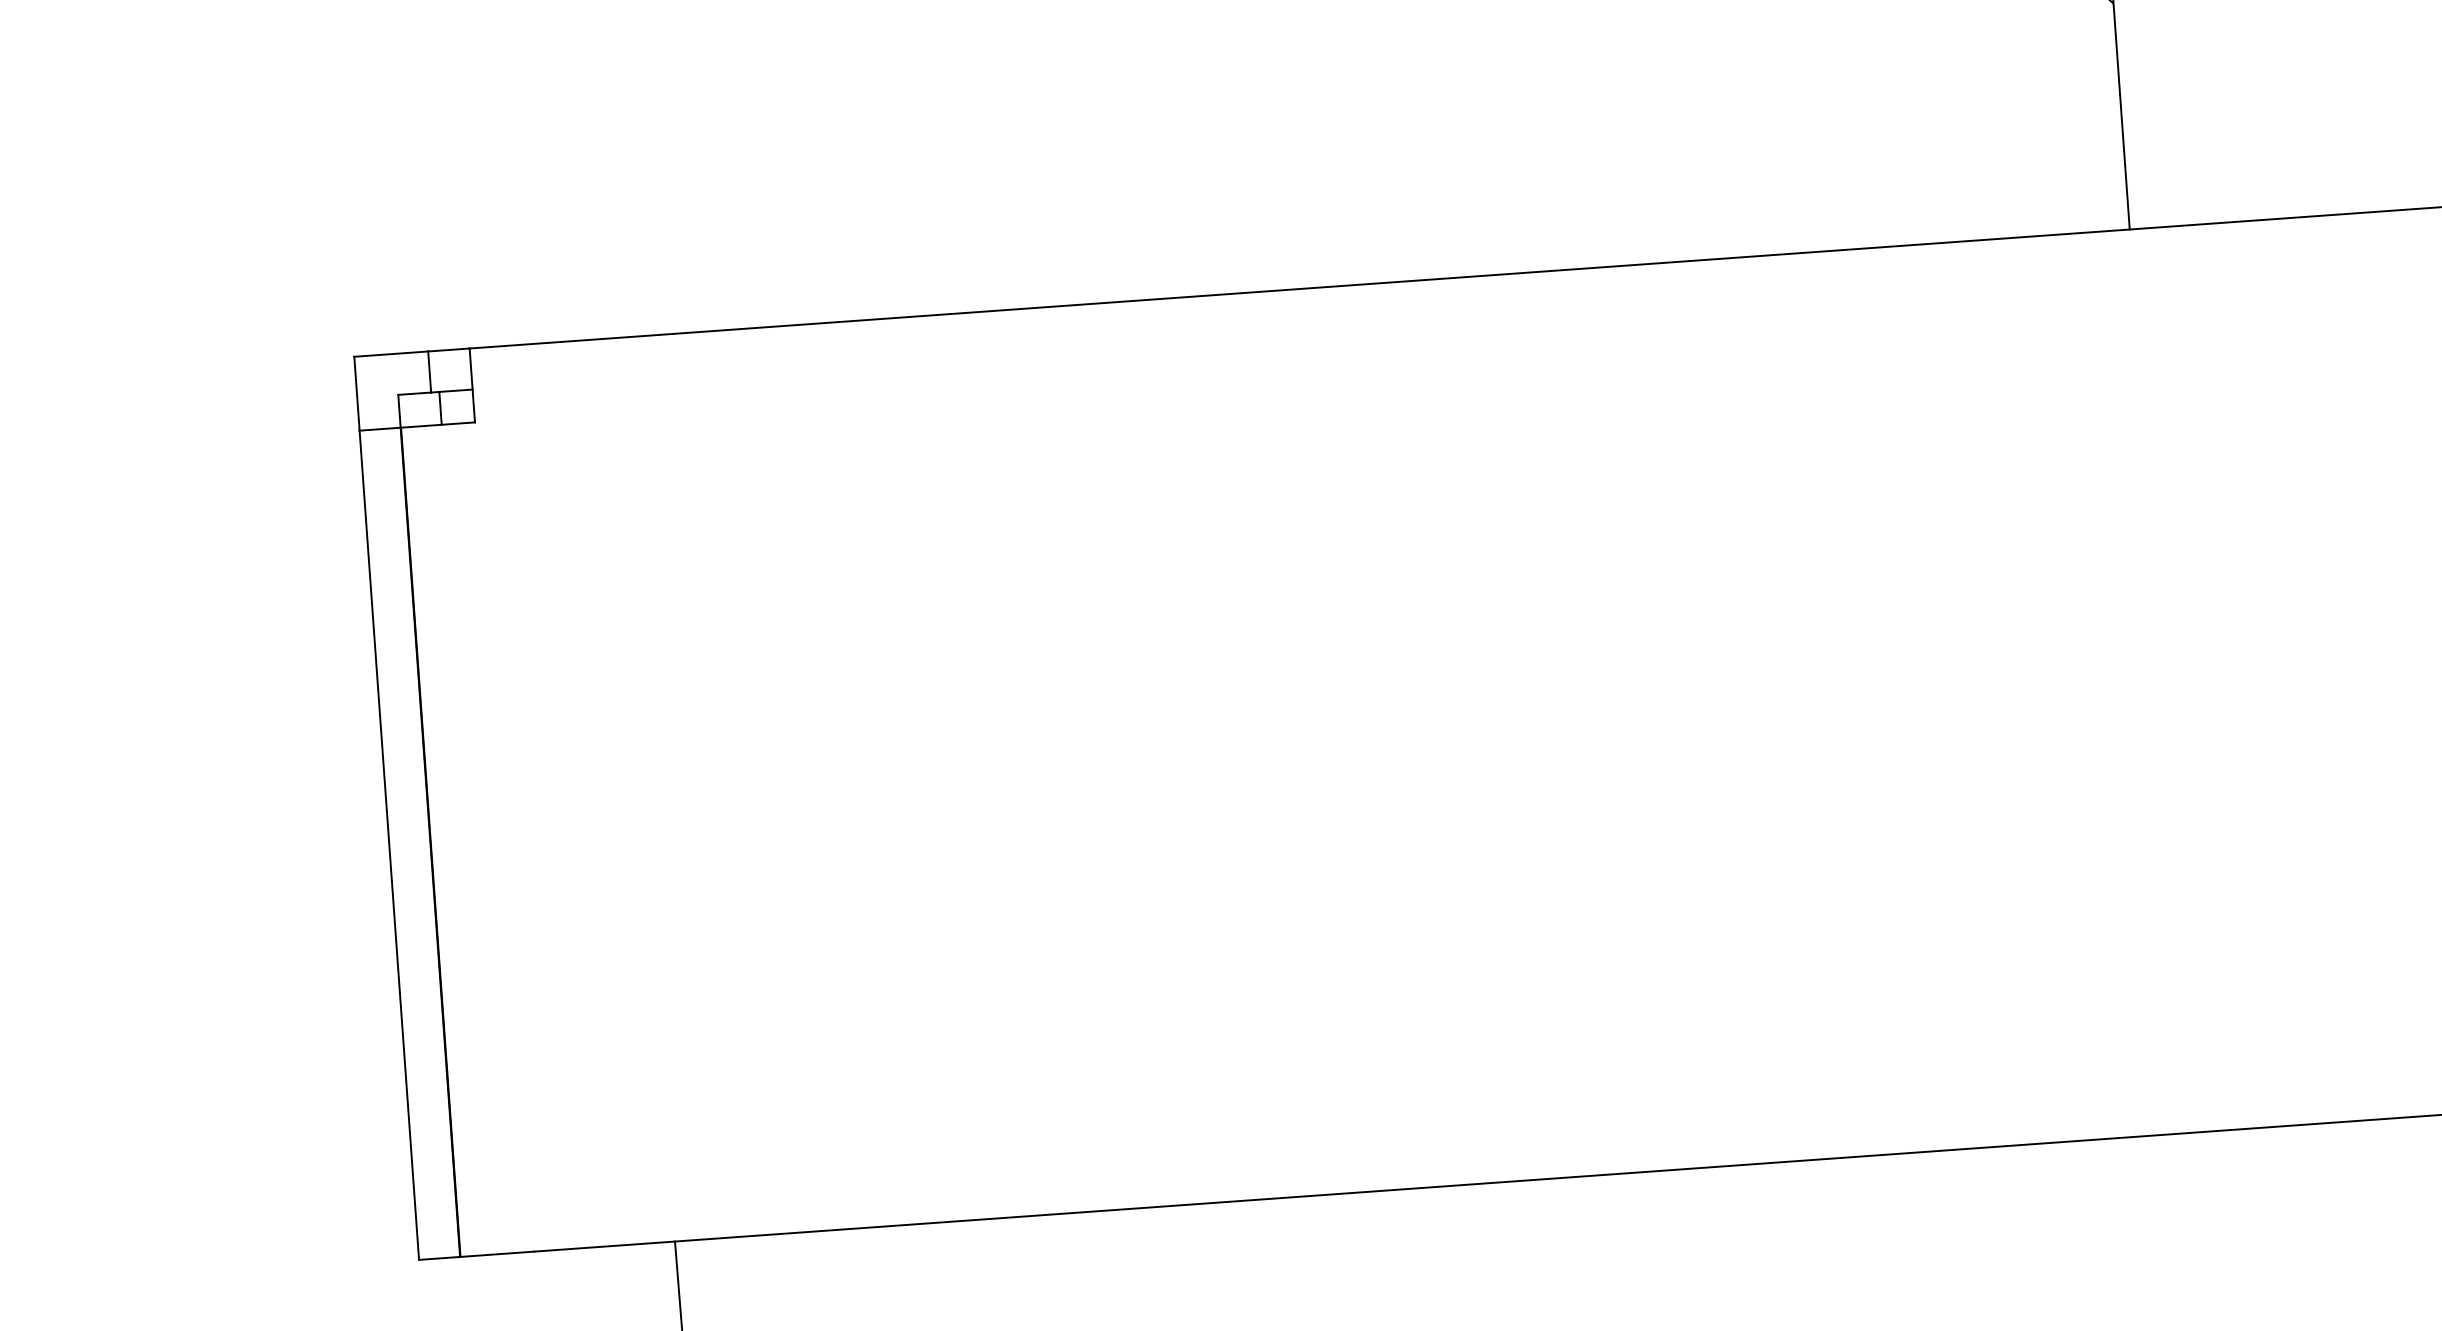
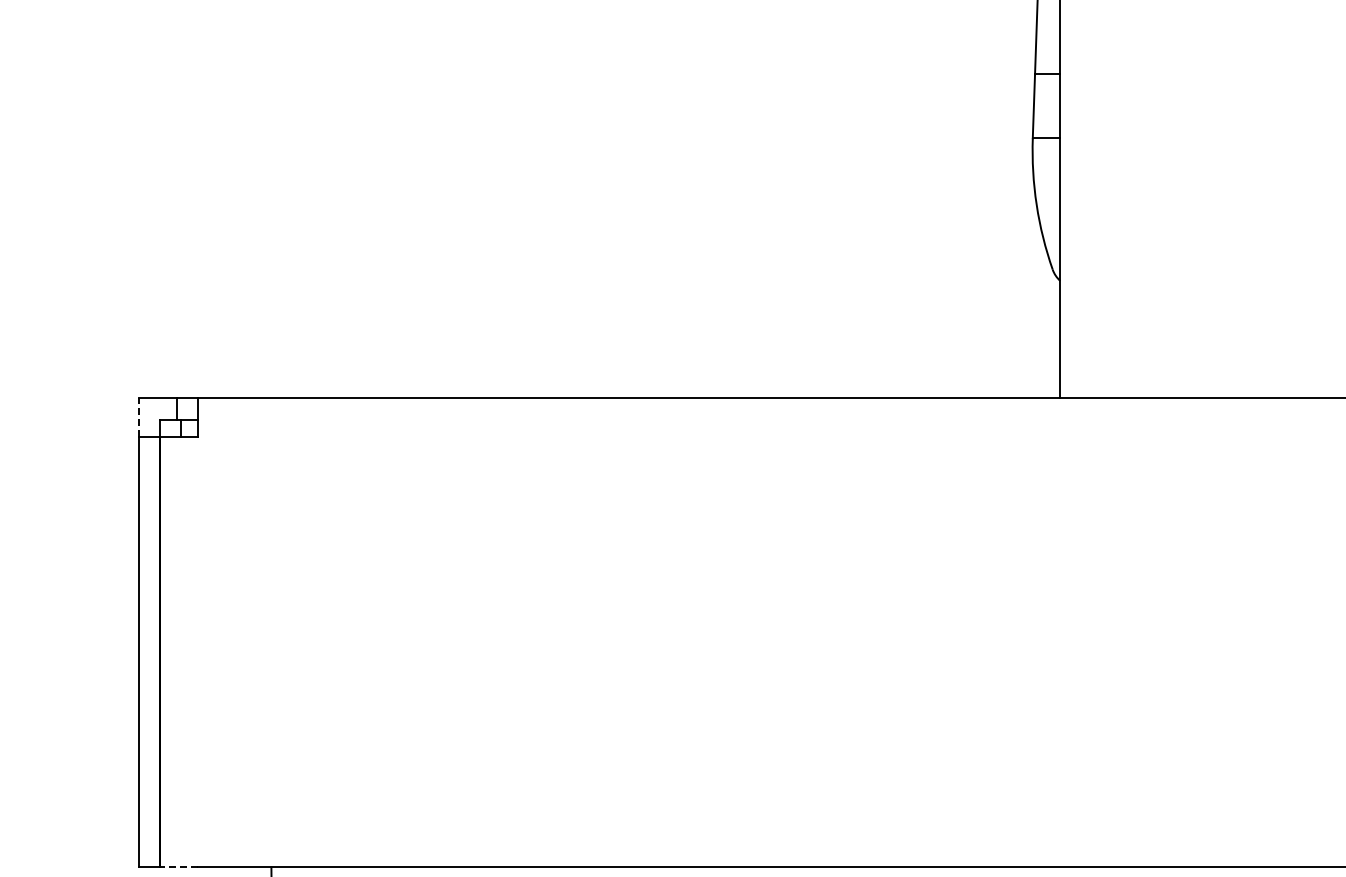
line: (356, 393) -> (138, 417), solid -> dashed
line: (496, 1254) -> (178, 867), solid -> dashed

